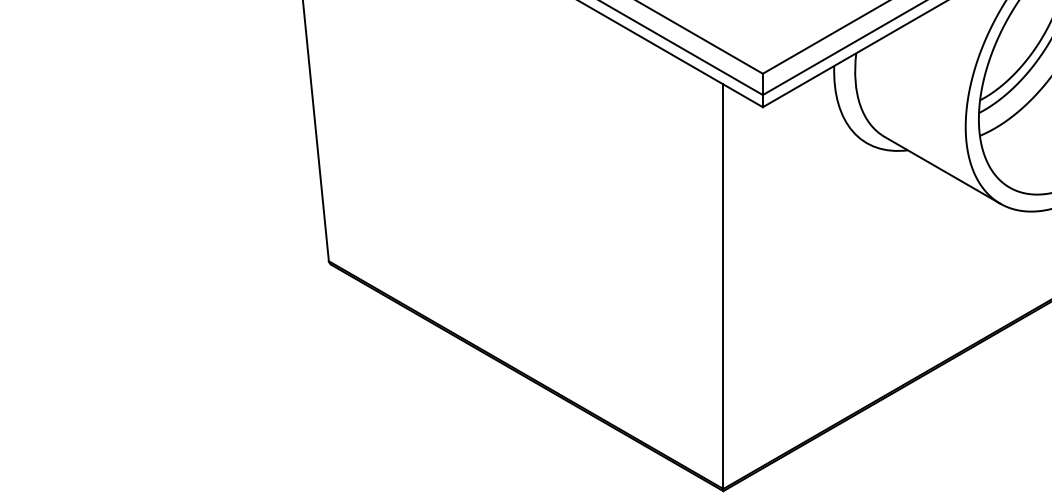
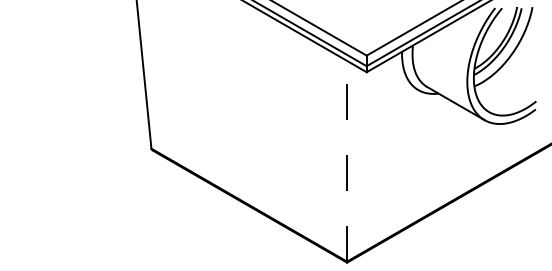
line: (724, 285) -> (347, 160), solid -> dashed

